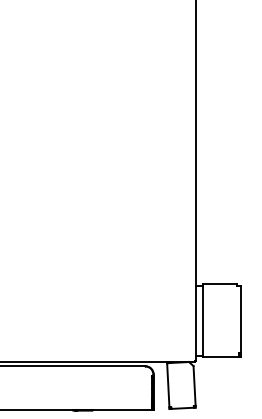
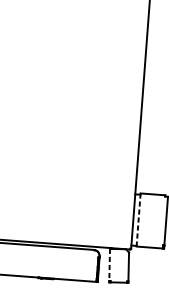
line: (203, 320) -> (138, 219), solid -> dashed
line: (168, 385) -> (109, 265), solid -> dashed

